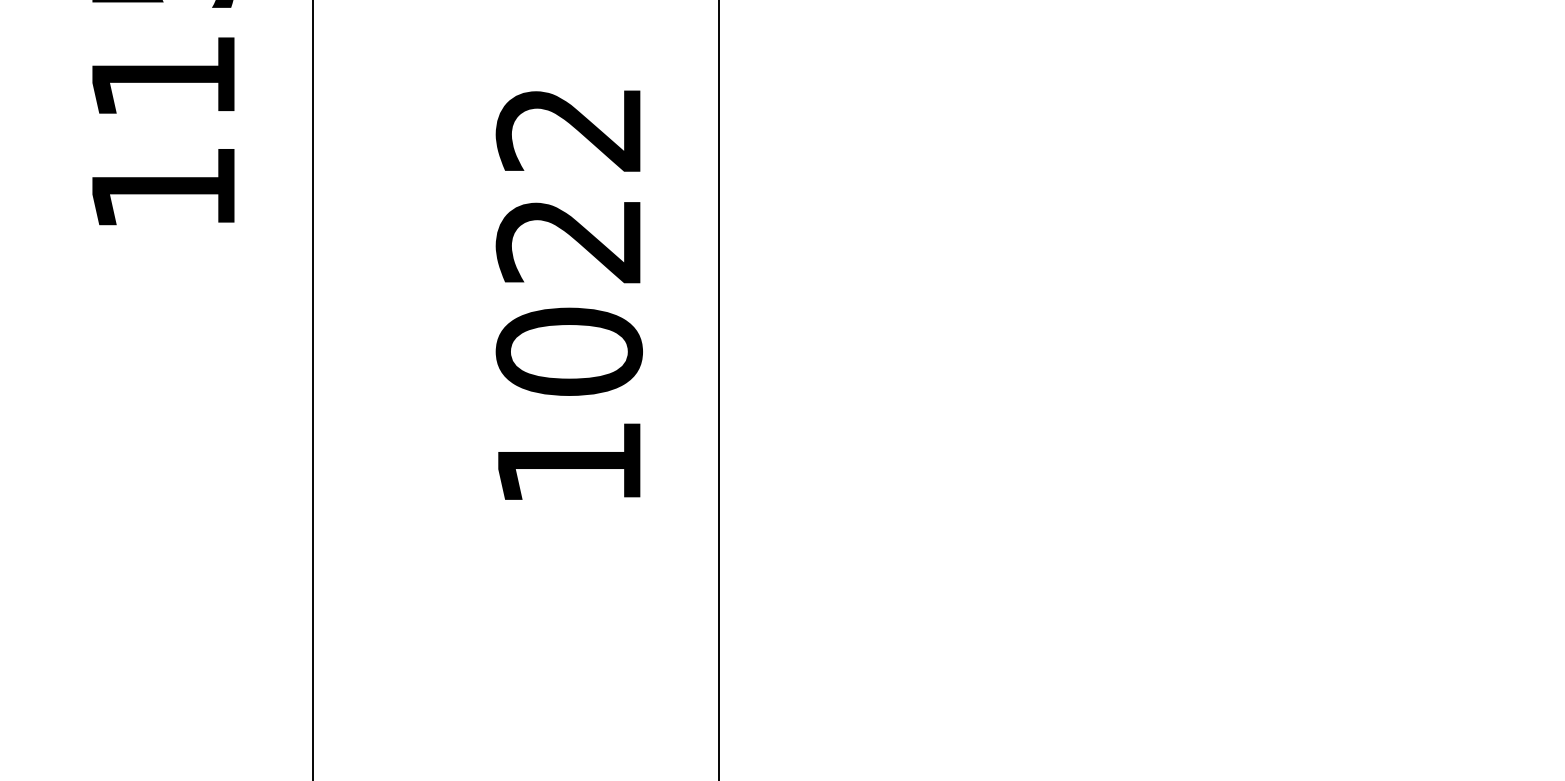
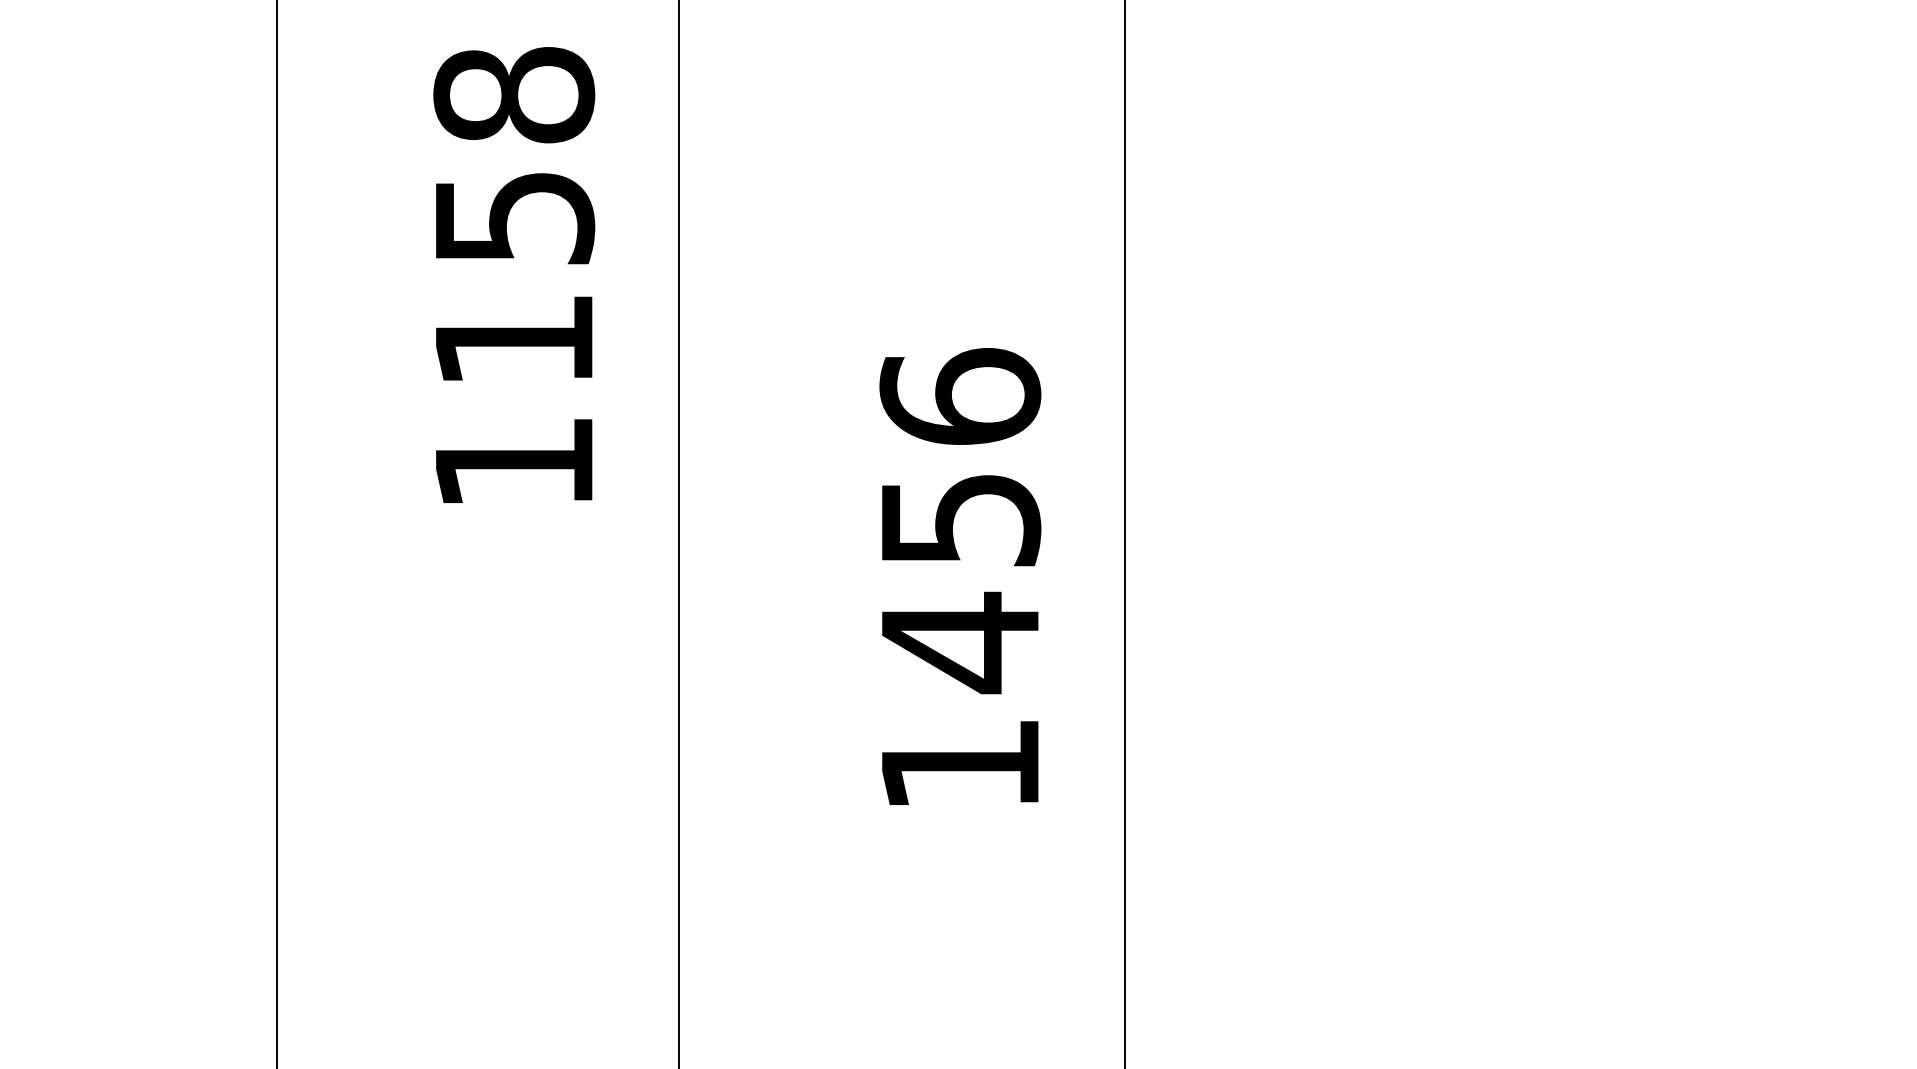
text: (569, 241) -> (960, 521), 1022 -> 1456

